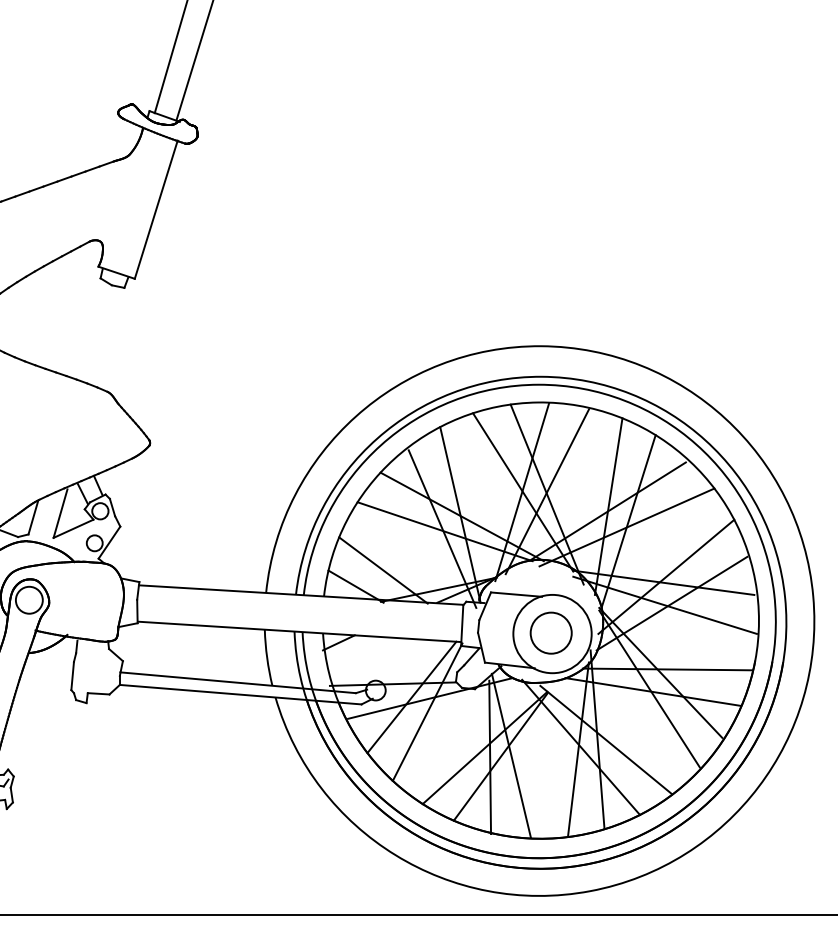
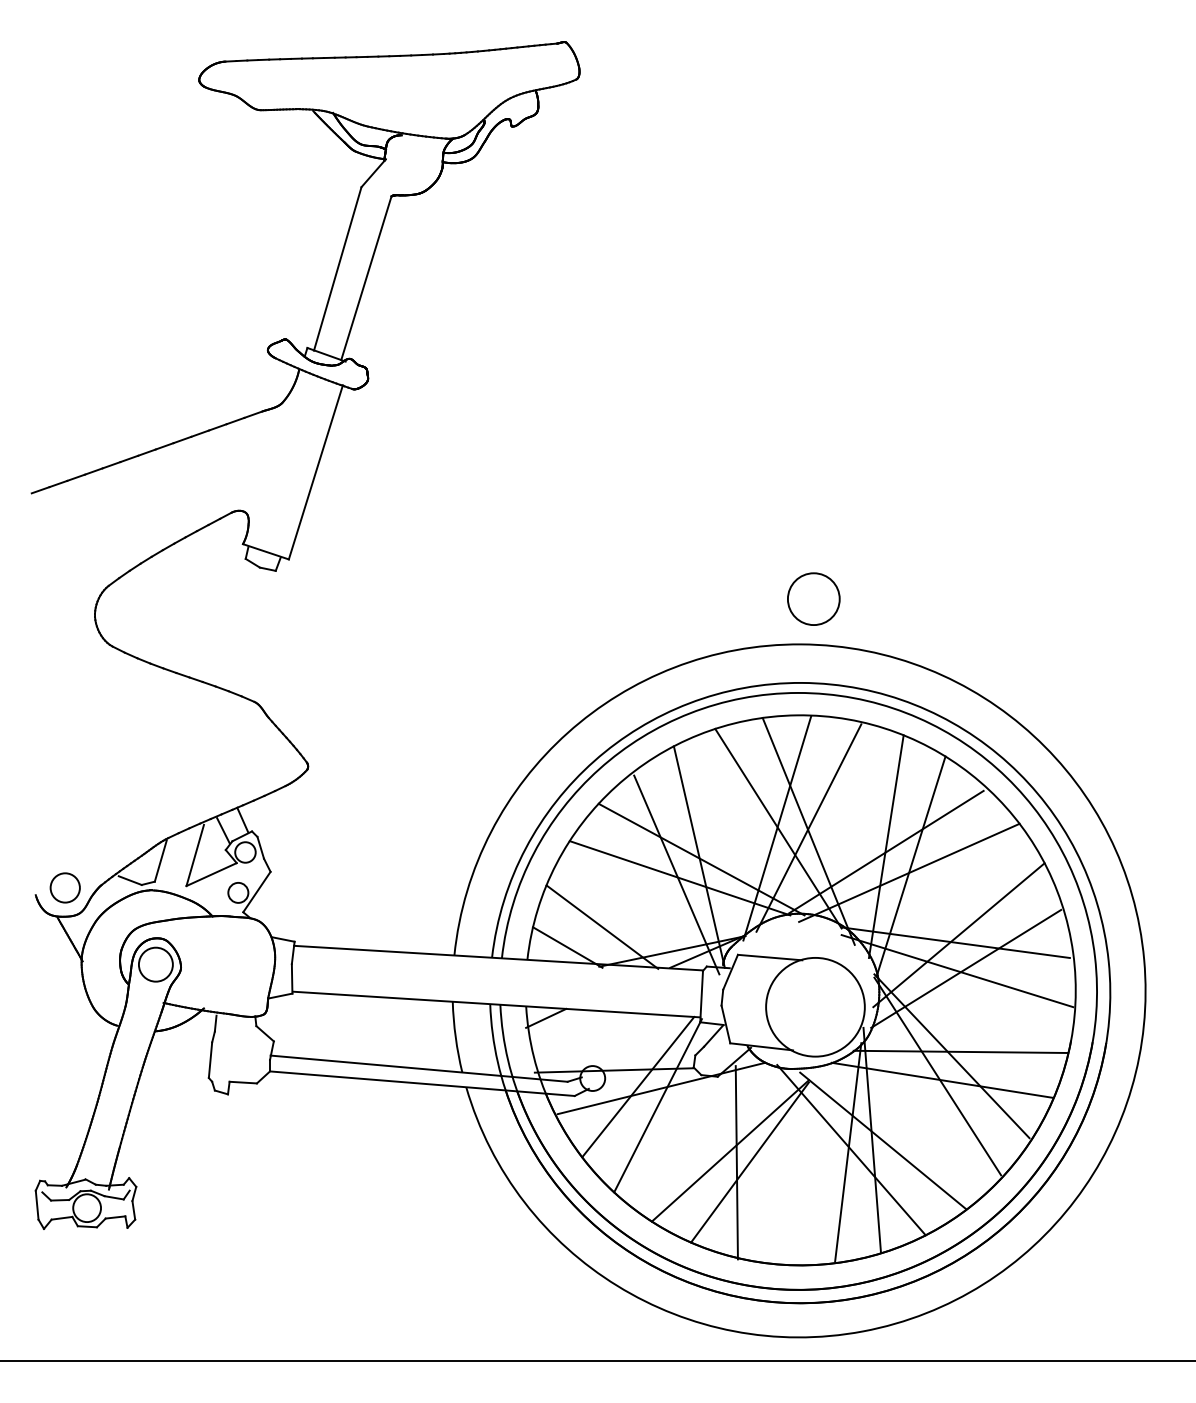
circle: (550, 632) -> (813, 598), moved
line: (511, 755) -> (763, 1160), removed

